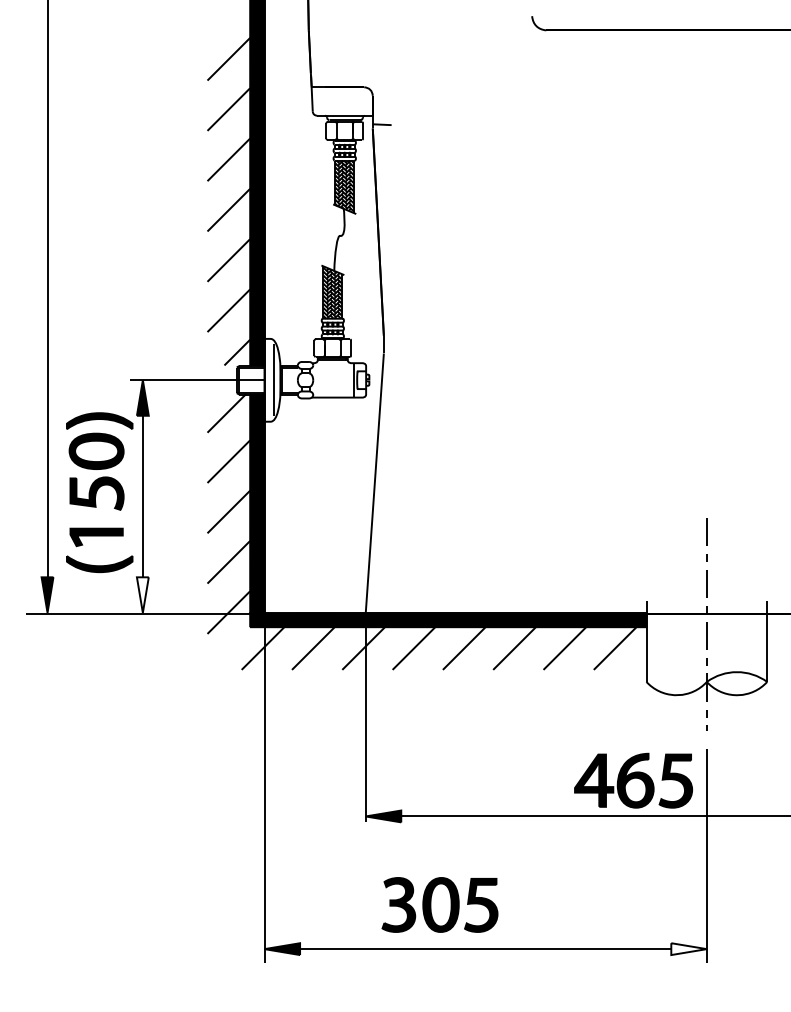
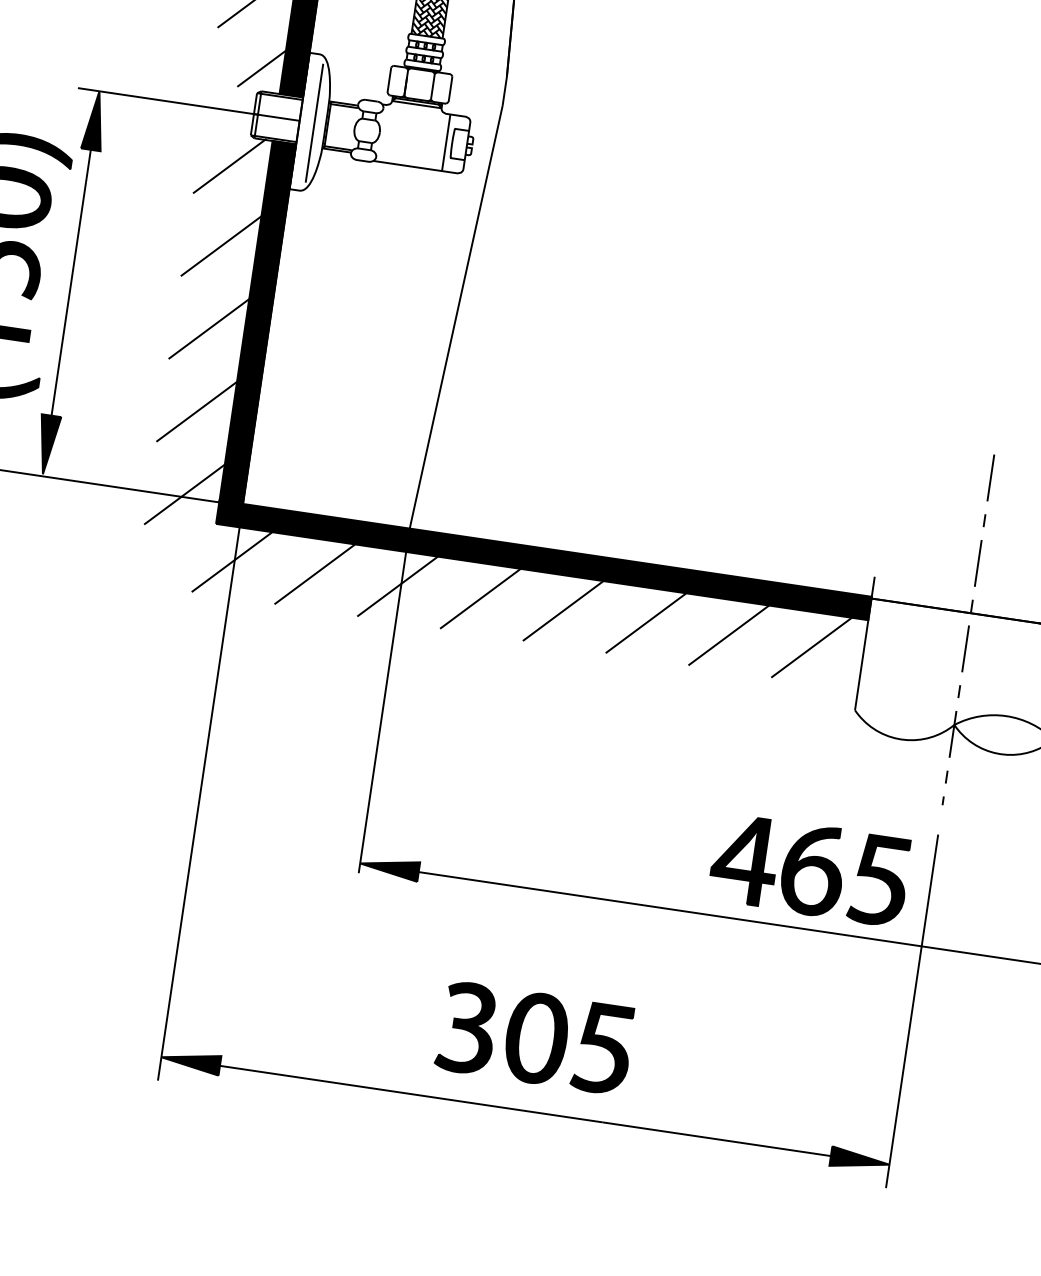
fill: (142, 594) -> (46, 443), added
part: (439, 904) -> (534, 1037), moved
fill: (688, 949) -> (859, 1160), added

